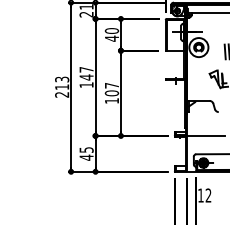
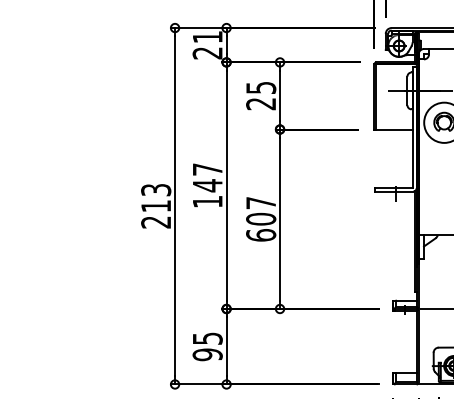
text: (111, 34) -> (260, 95), 40 -> 25
text: (111, 100) -> (260, 234), 107 -> 607
text: (86, 157) -> (207, 354), 45 -> 95

